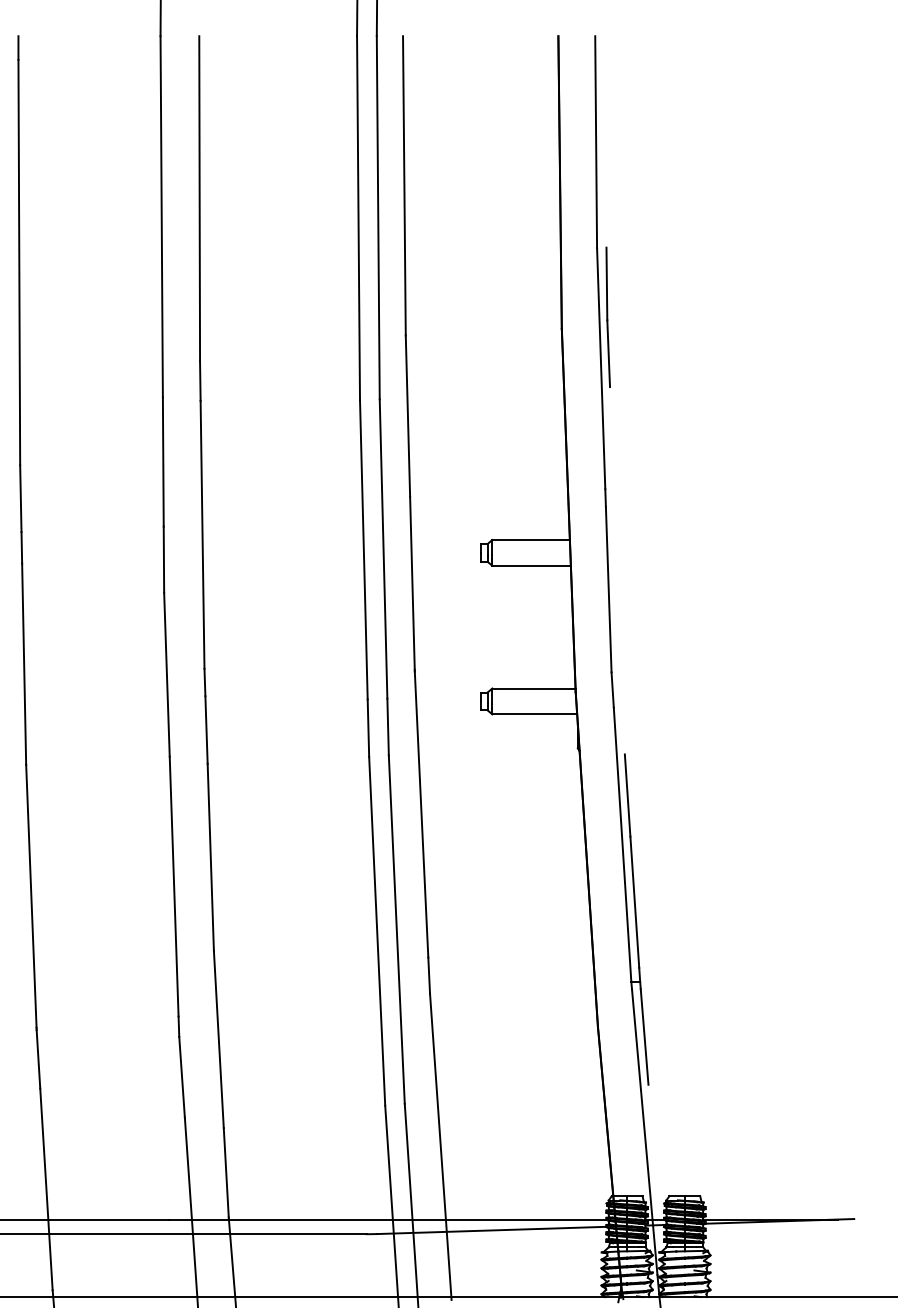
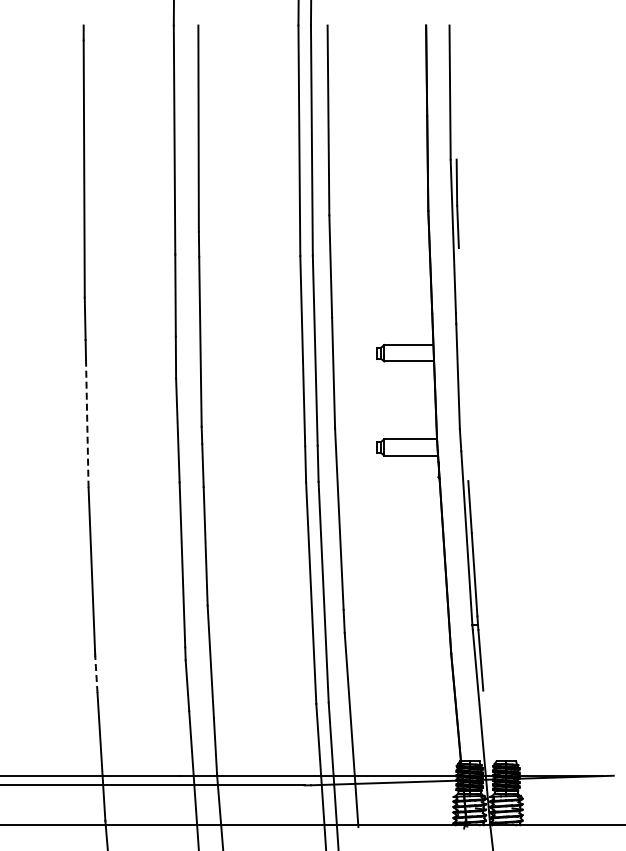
line: (24, 663) -> (87, 423), solid -> dashed
line: (38, 1059) -> (96, 674), solid -> dashed

